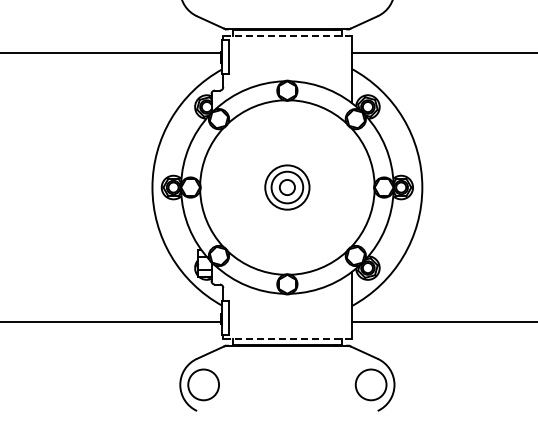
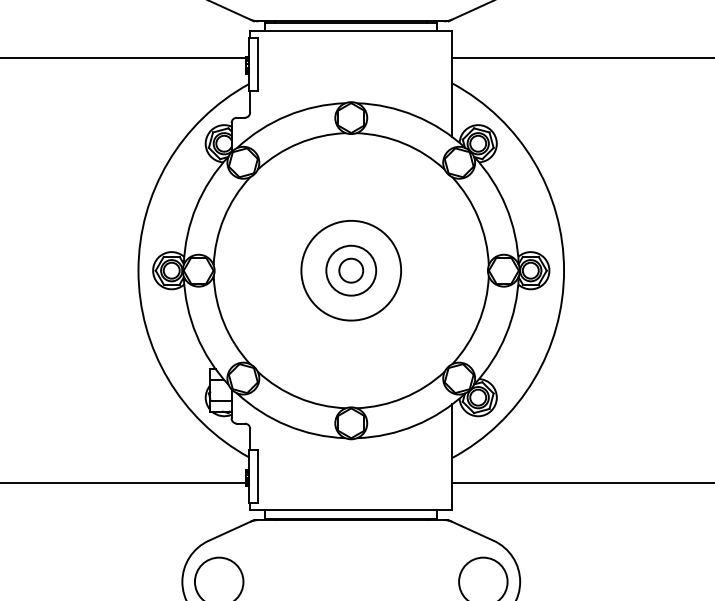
line: (286, 35) -> (349, 30), dashed -> solid
circle: (287, 187) -> (351, 270), size x1.43
line: (286, 339) -> (349, 510), dashed -> solid

